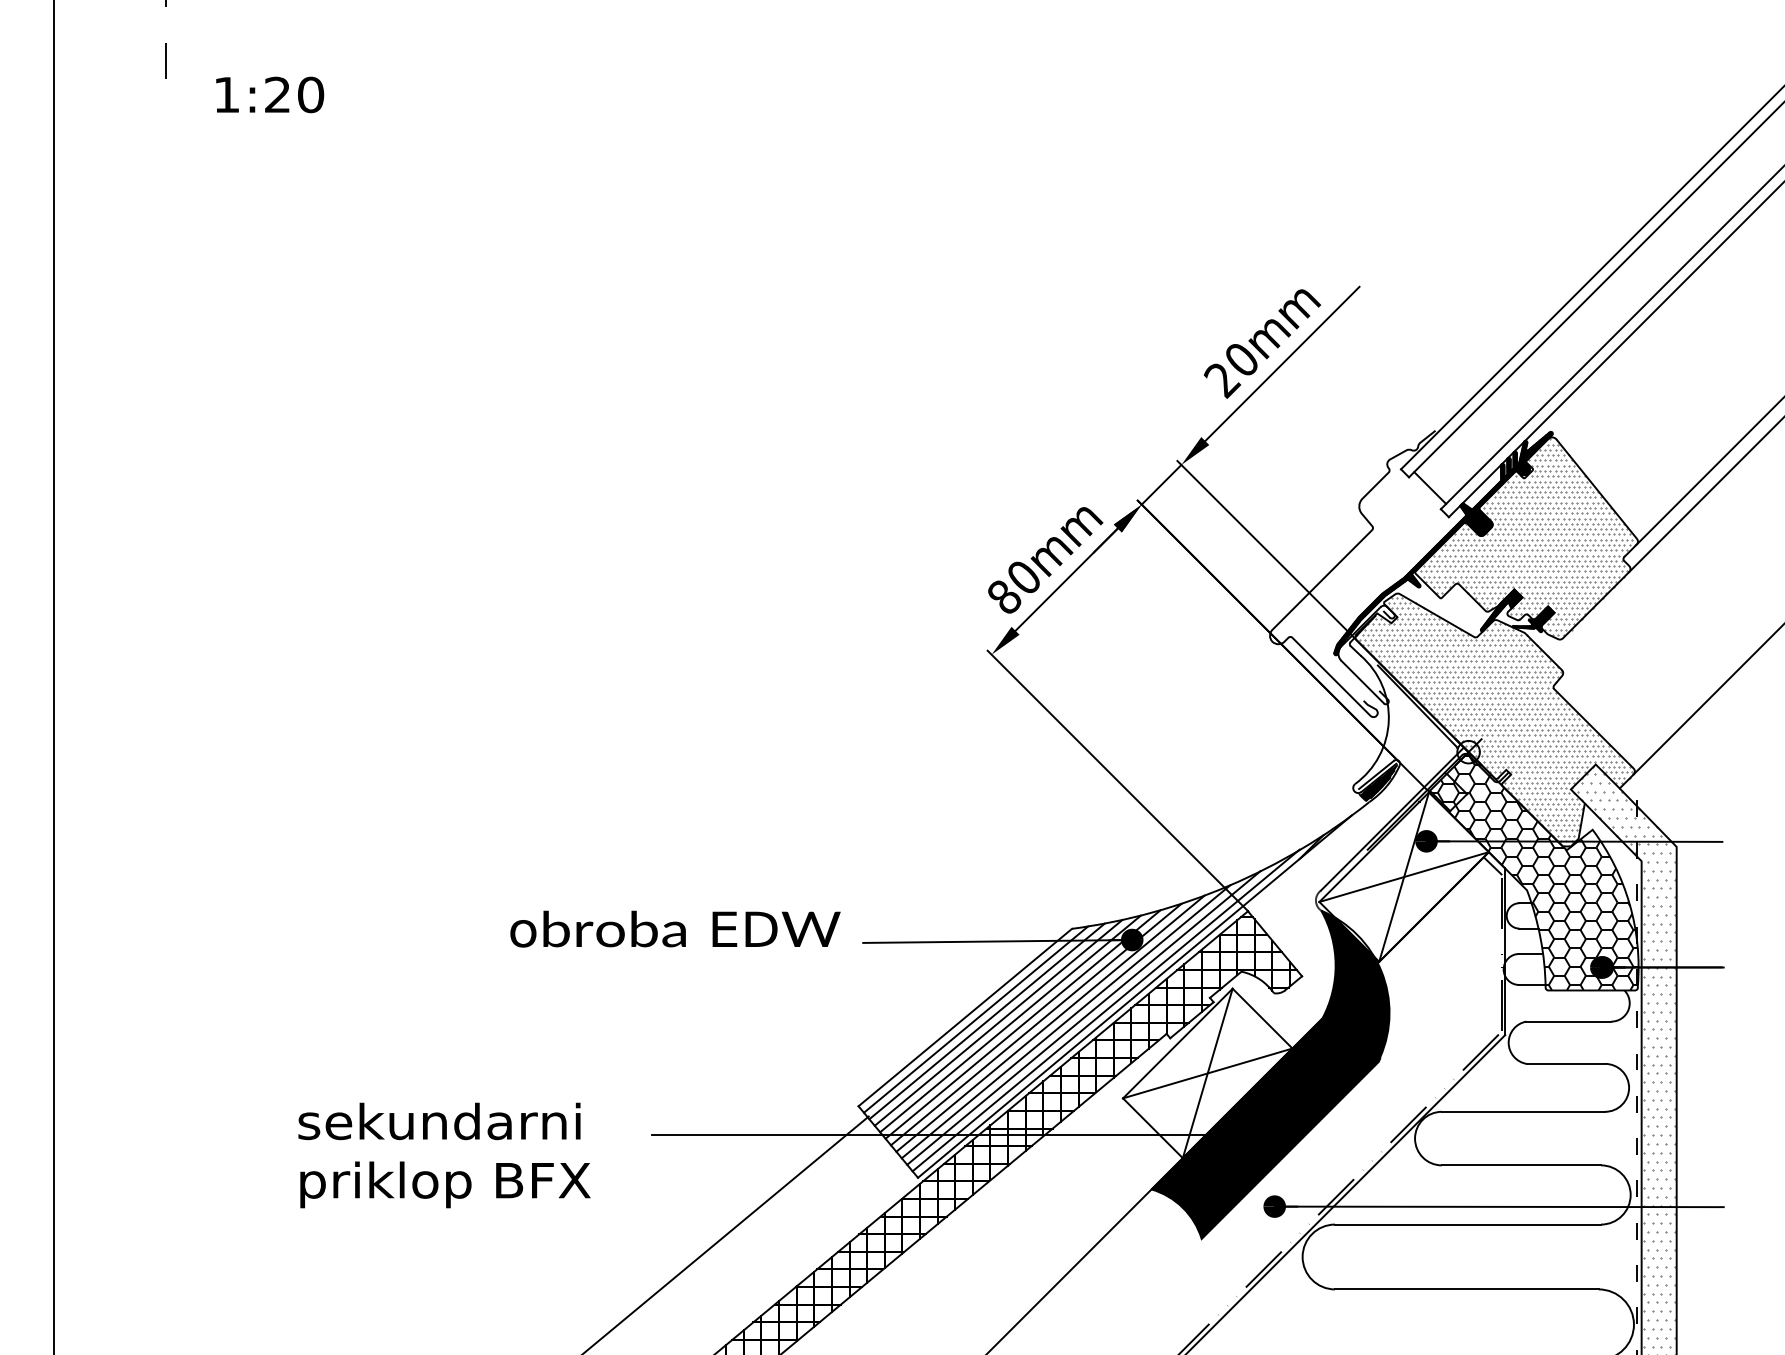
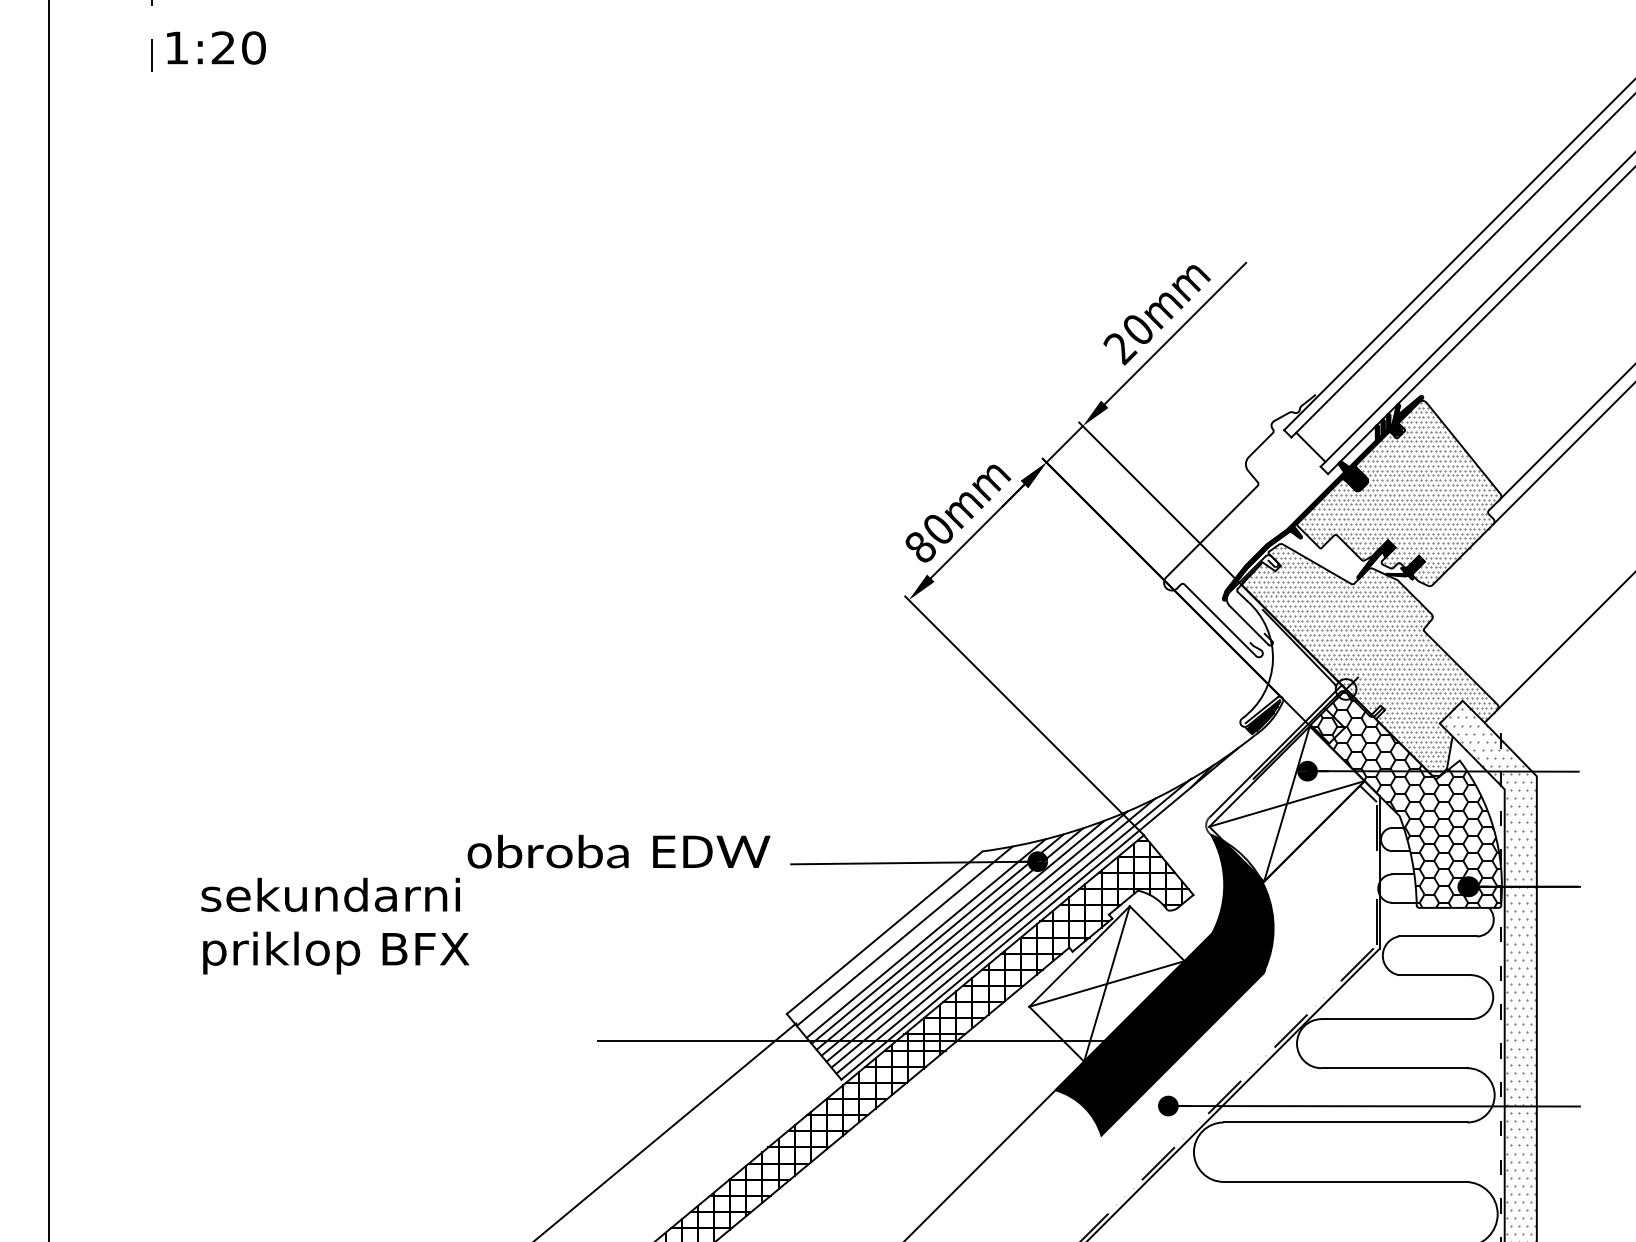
text: (270, 94) -> (216, 47), moved
line: (975, 1019) -> (894, 934), removed
line: (997, 1022) -> (914, 937), removed
text: (444, 1154) -> (335, 925), moved

